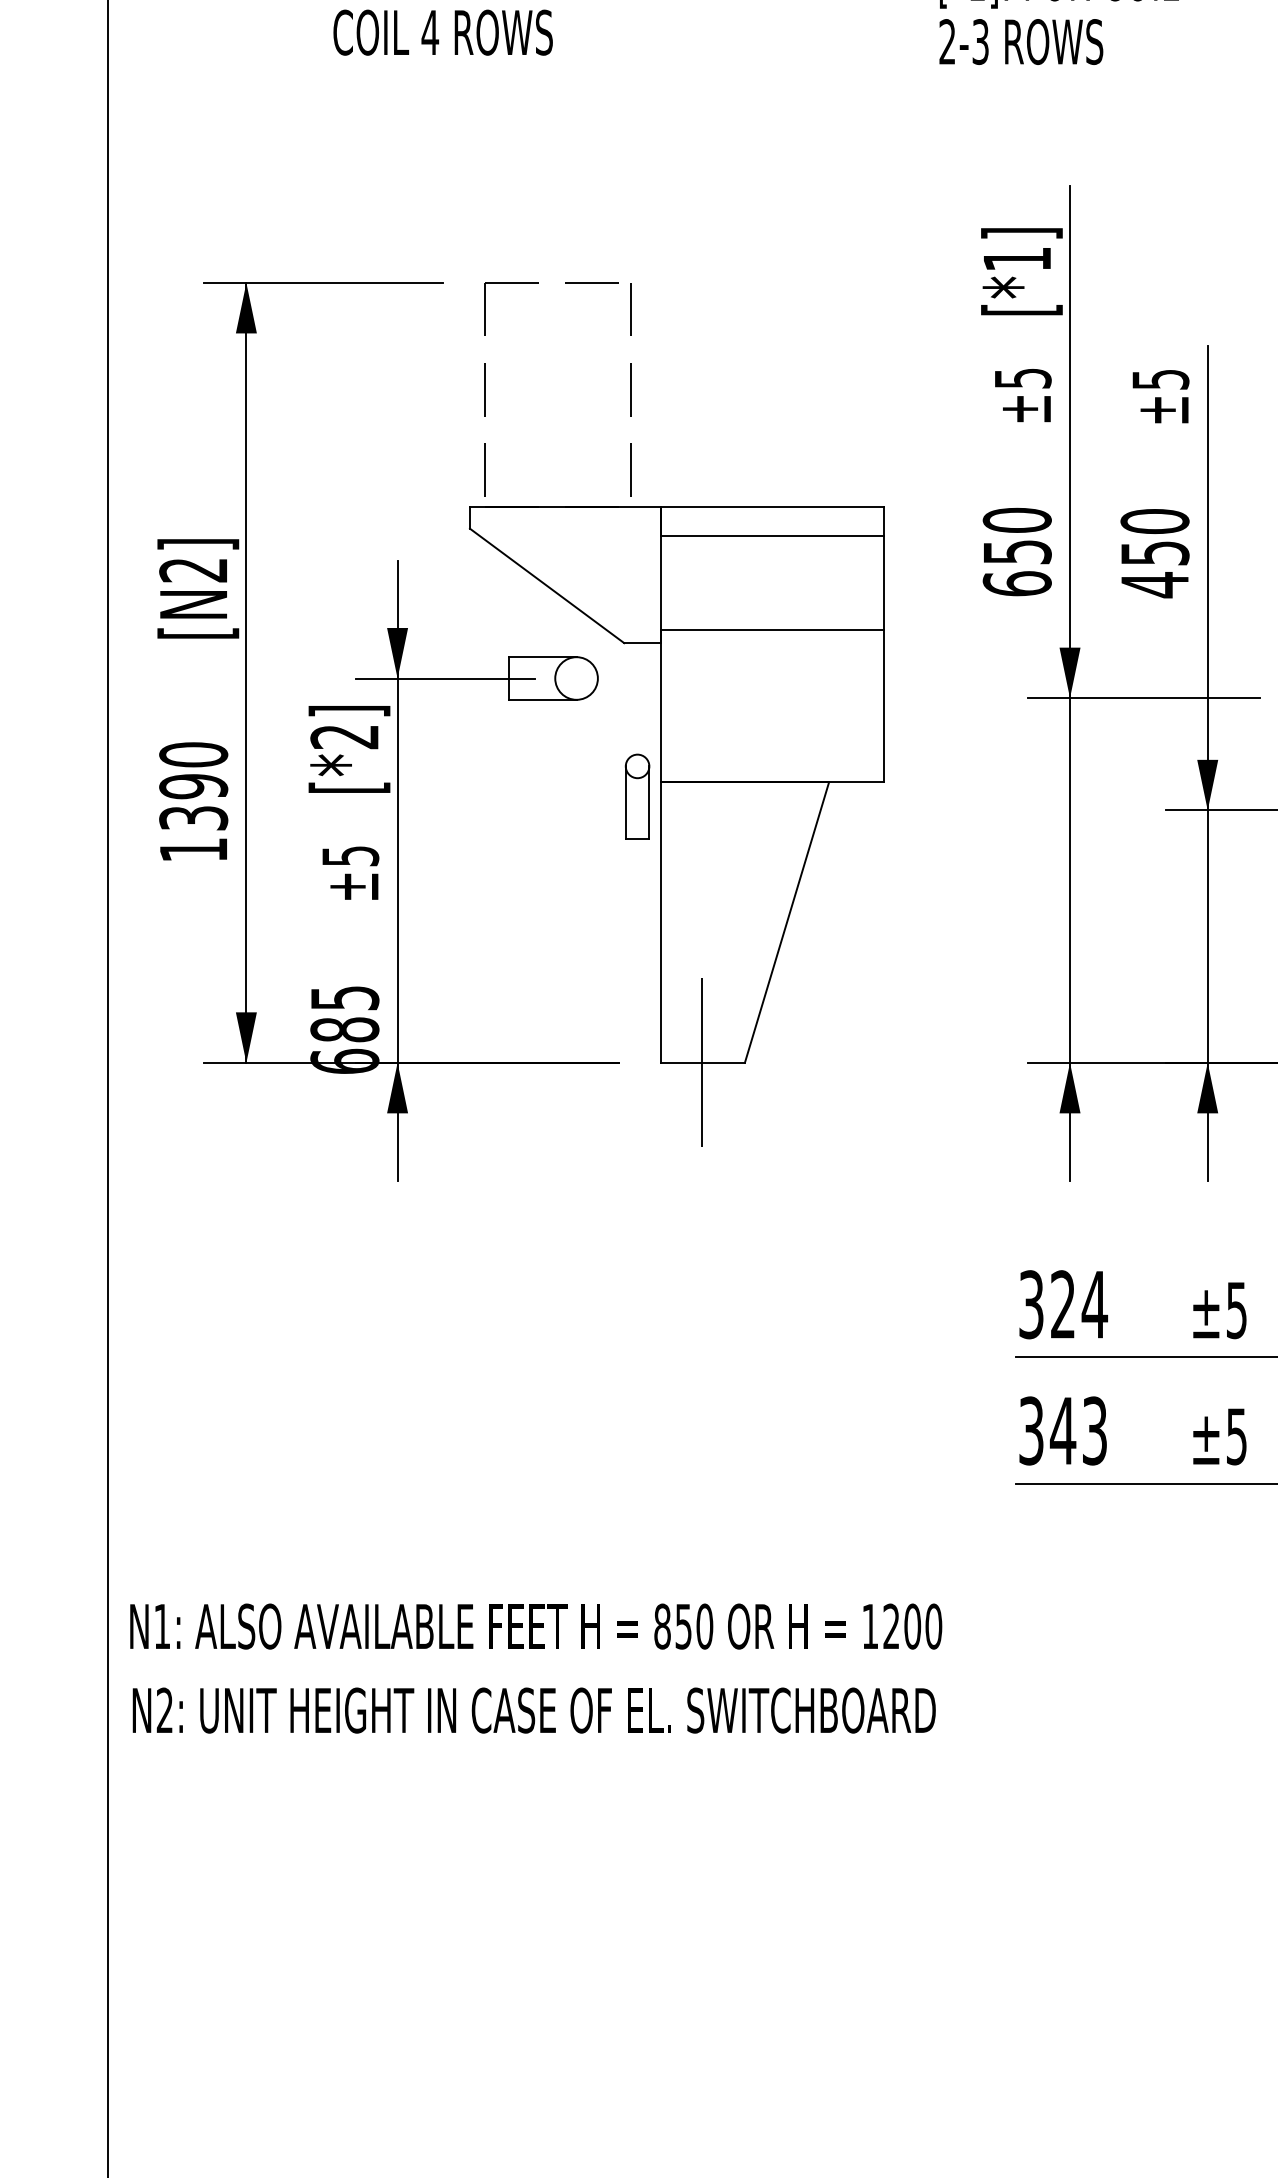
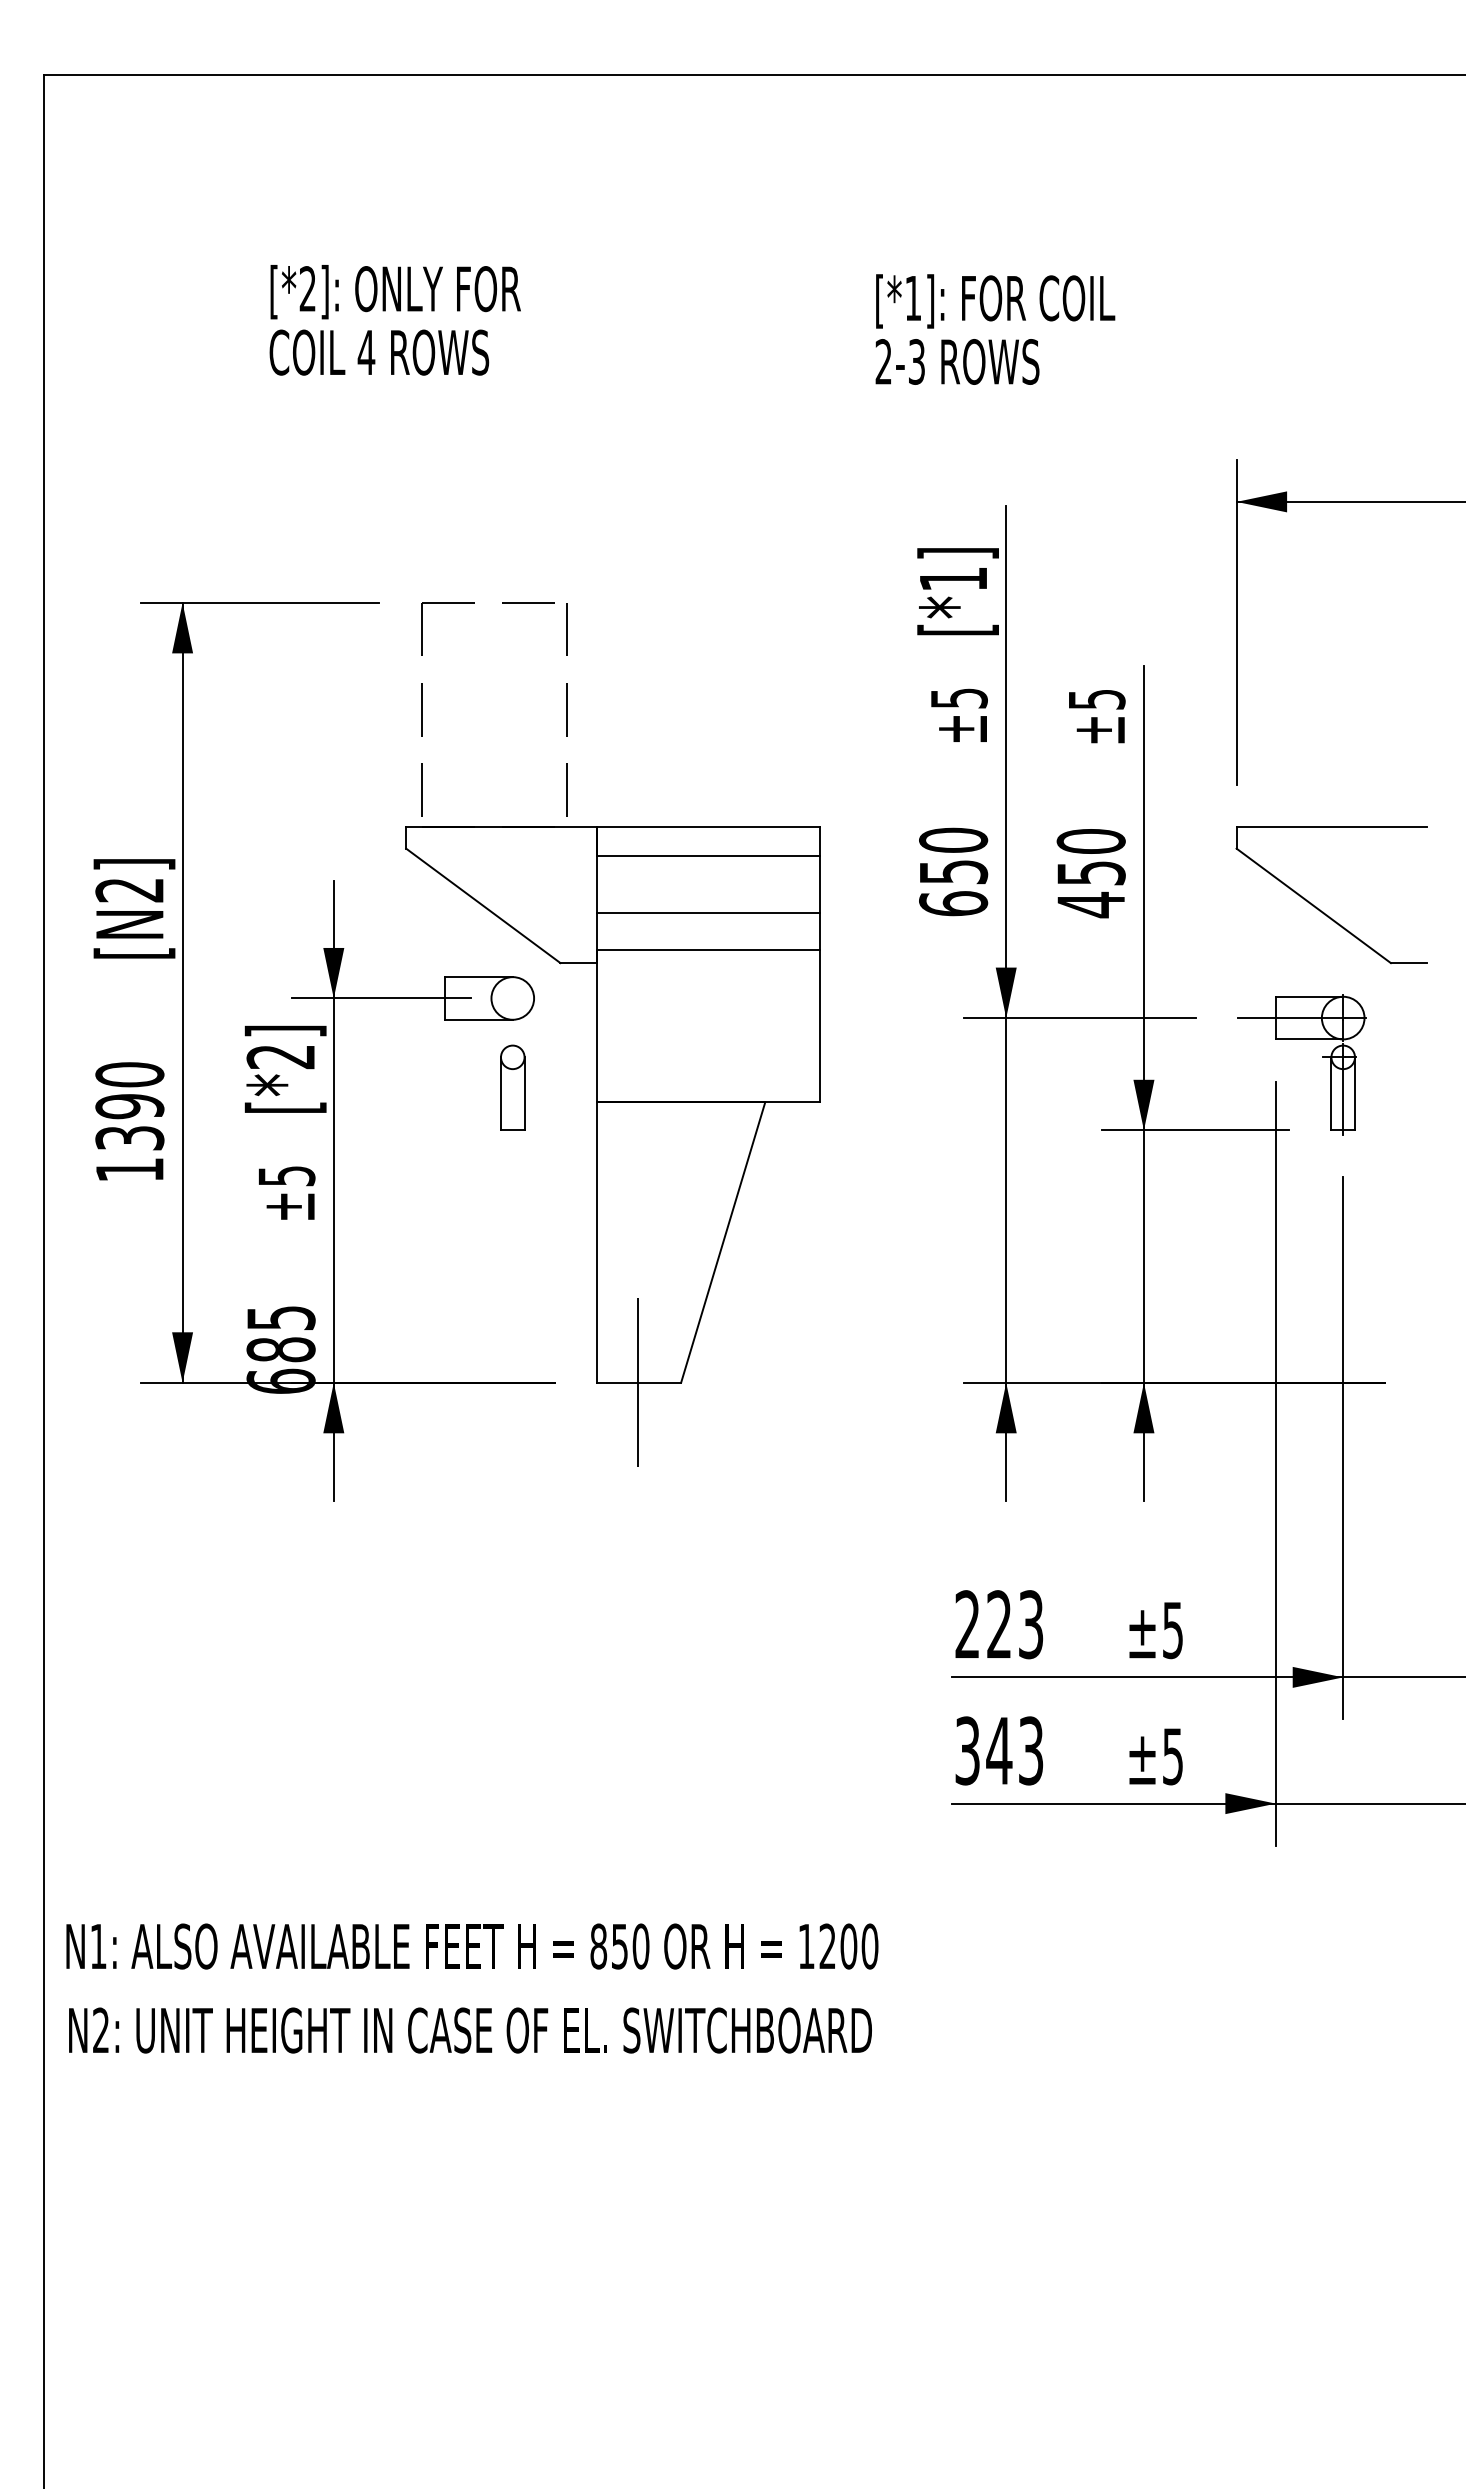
line: (771, 592) -> (707, 912), added
part: (637, 796) -> (512, 1087), moved
text: (1063, 1304) -> (999, 1624), 324 -> 223

